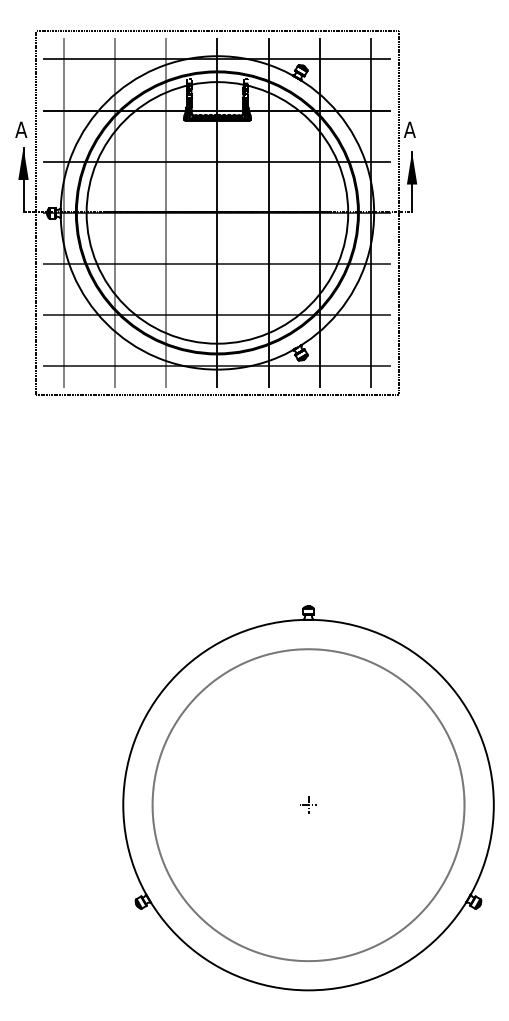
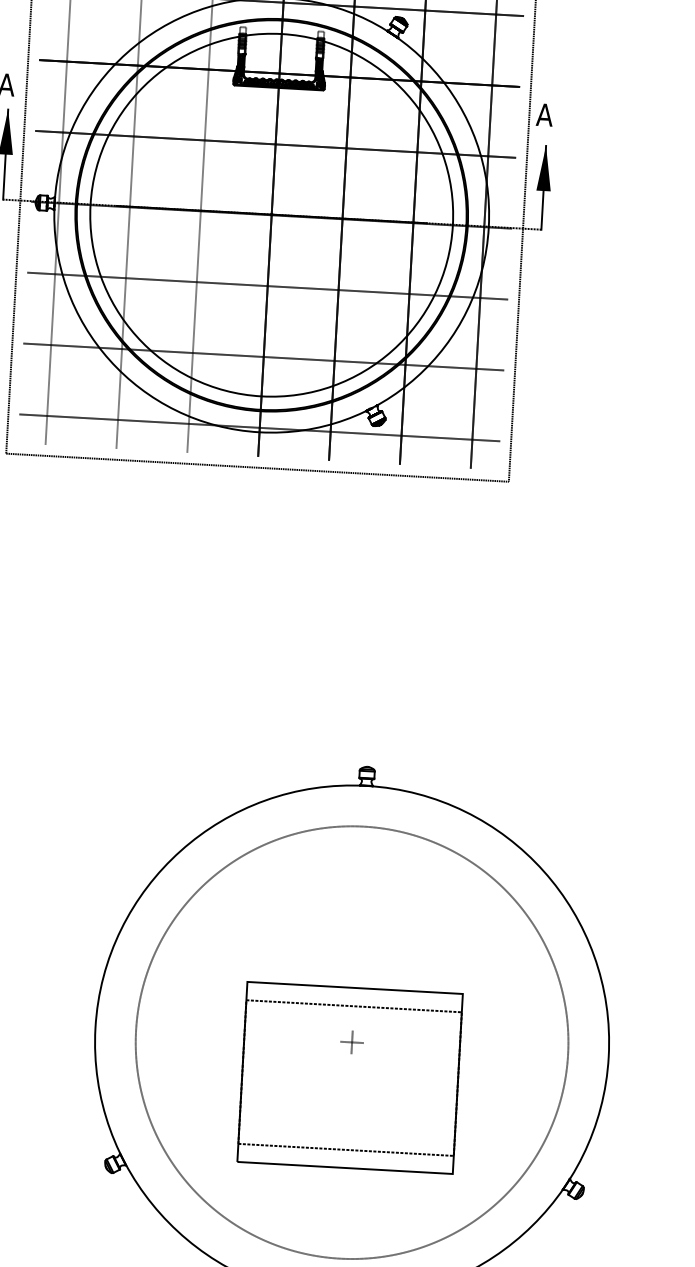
part: (308, 830) -> (350, 1077), added

